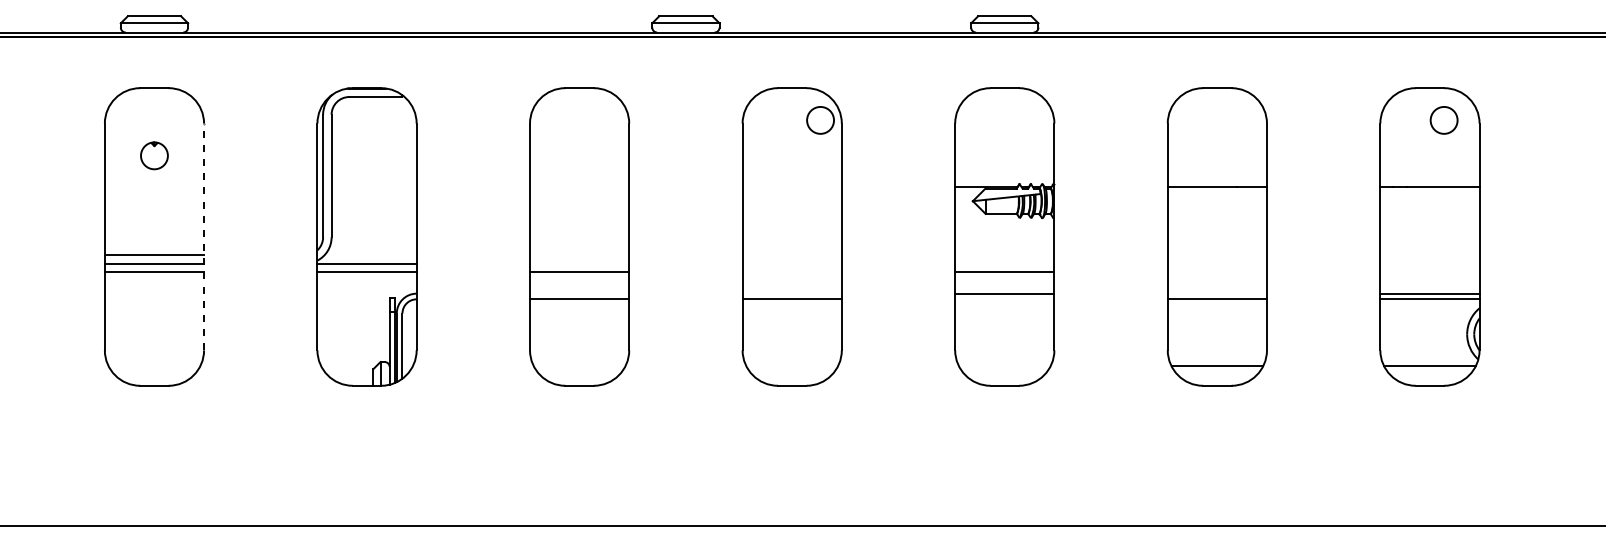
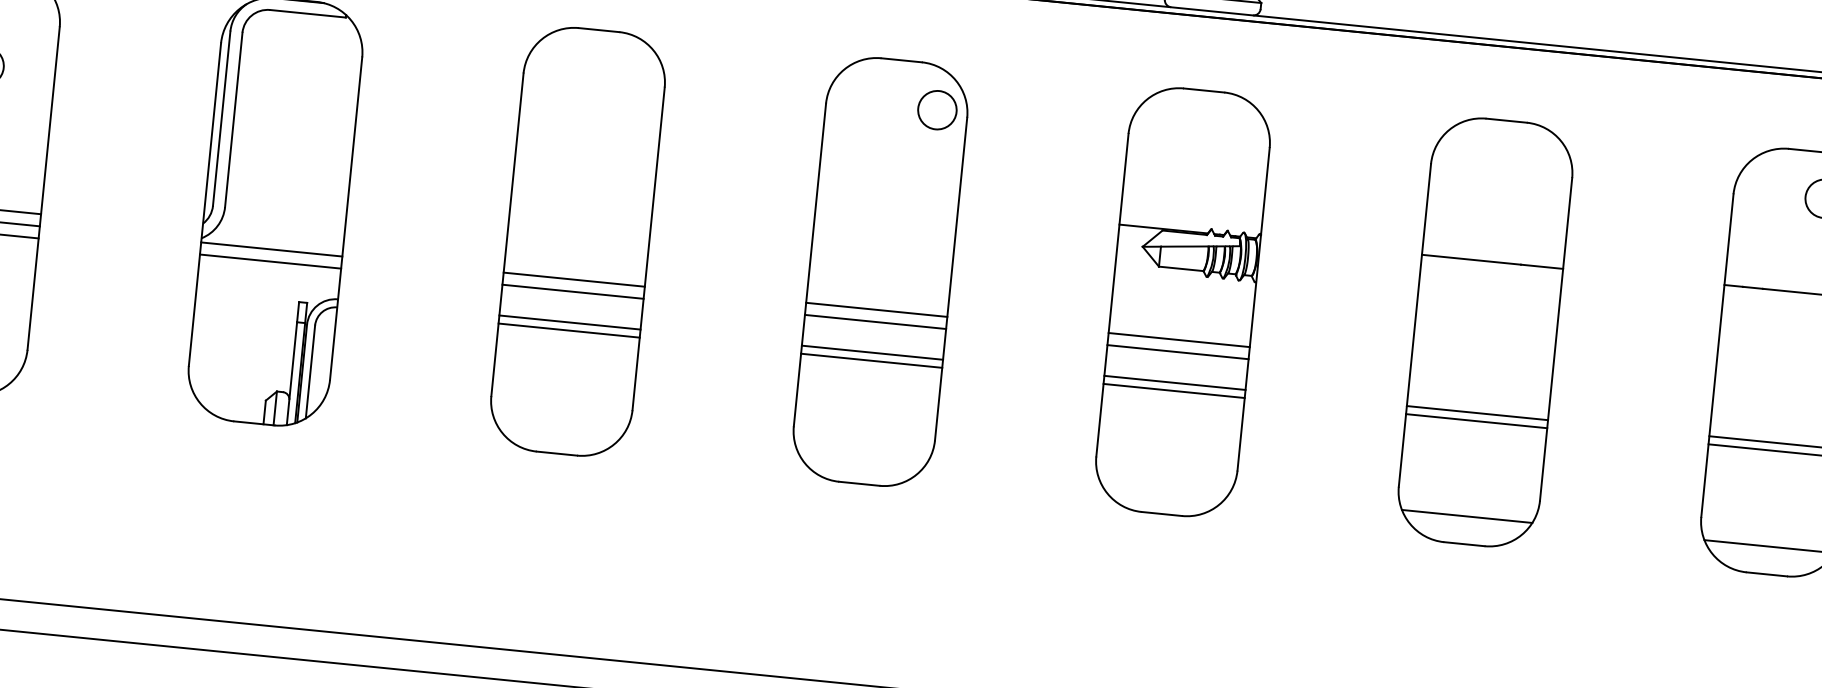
line: (204, 236) -> (44, 187), dashed -> solid
line: (579, 263) -> (574, 279), added
line: (791, 263) -> (875, 309), added
line: (1004, 263) -> (1178, 339), added
line: (791, 272) -> (874, 322), added
line: (579, 293) -> (569, 322), added
line: (791, 293) -> (871, 352), added
line: (1216, 293) -> (1476, 412), added
line: (1004, 299) -> (1173, 391), added

